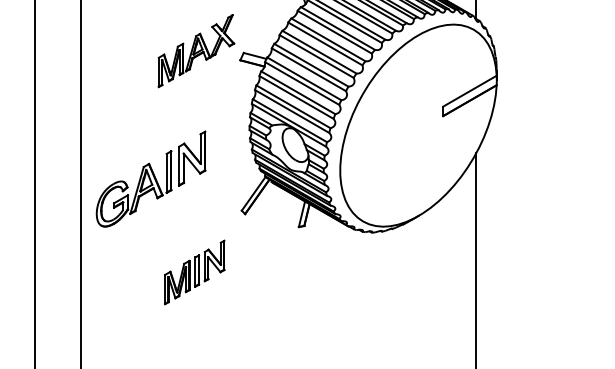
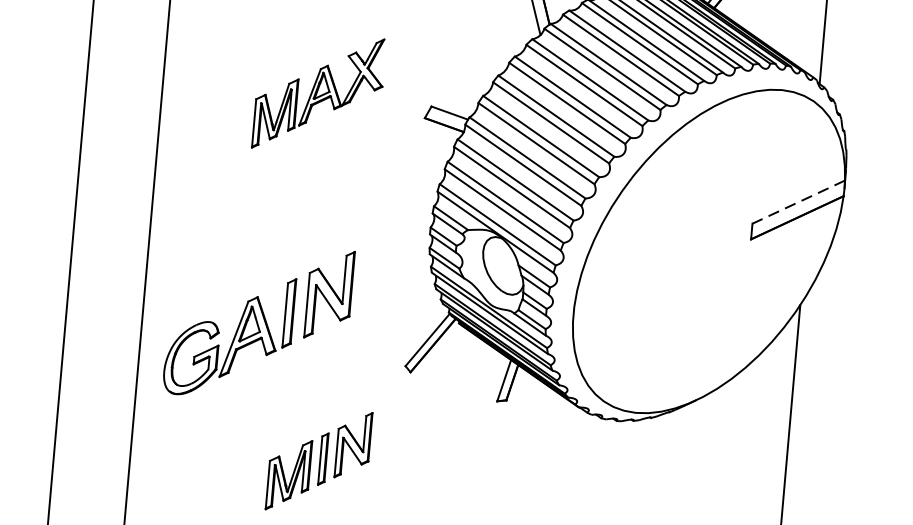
part: (196, 51) -> (319, 94), moved
line: (469, 91) -> (797, 202), solid -> dashed
part: (150, 178) -> (257, 321), moved

